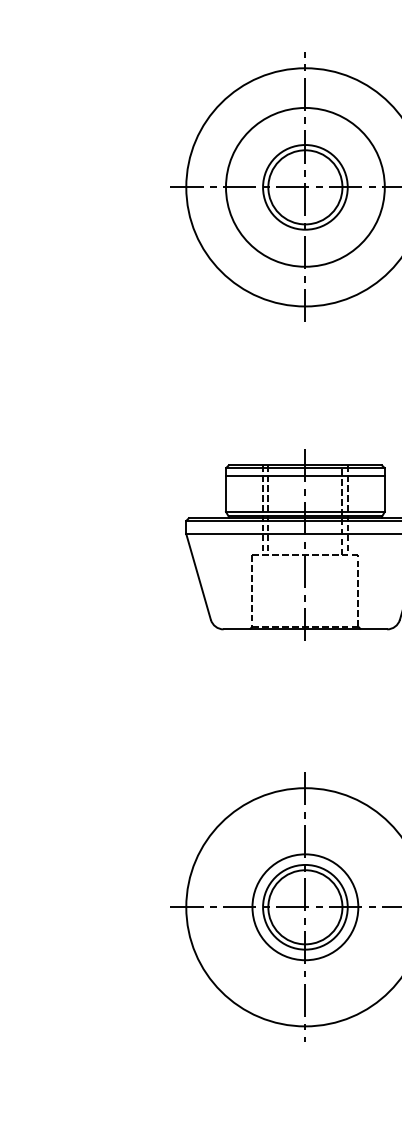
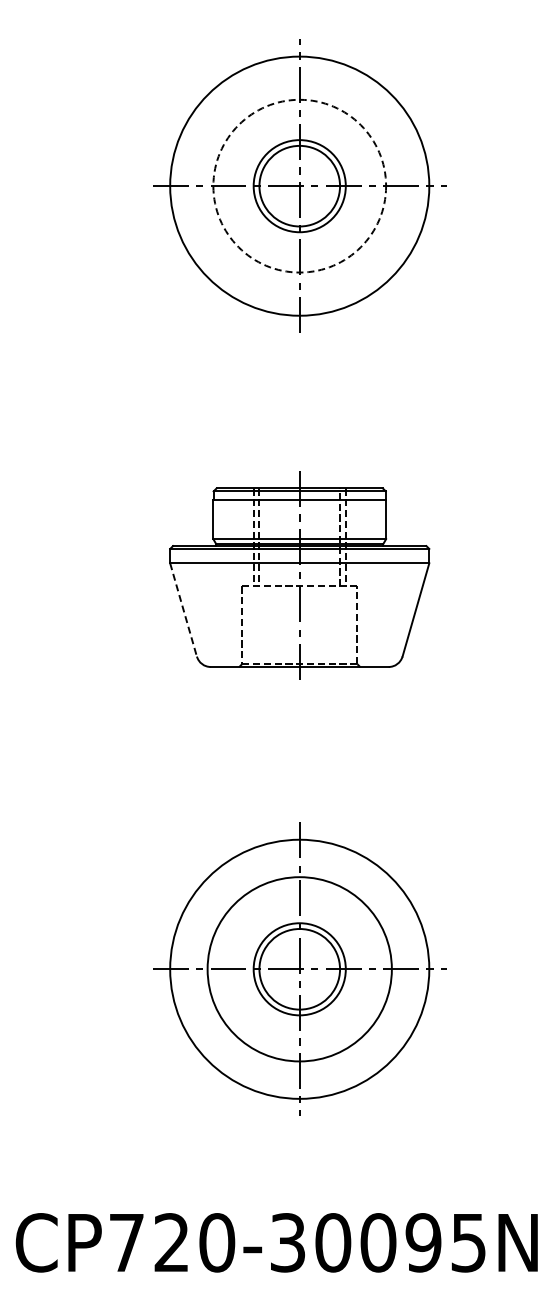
circle: (305, 186) -> (299, 185), solid -> dashed
line: (198, 577) -> (183, 610), solid -> dashed
circle: (305, 906) -> (299, 968), size x1.6

